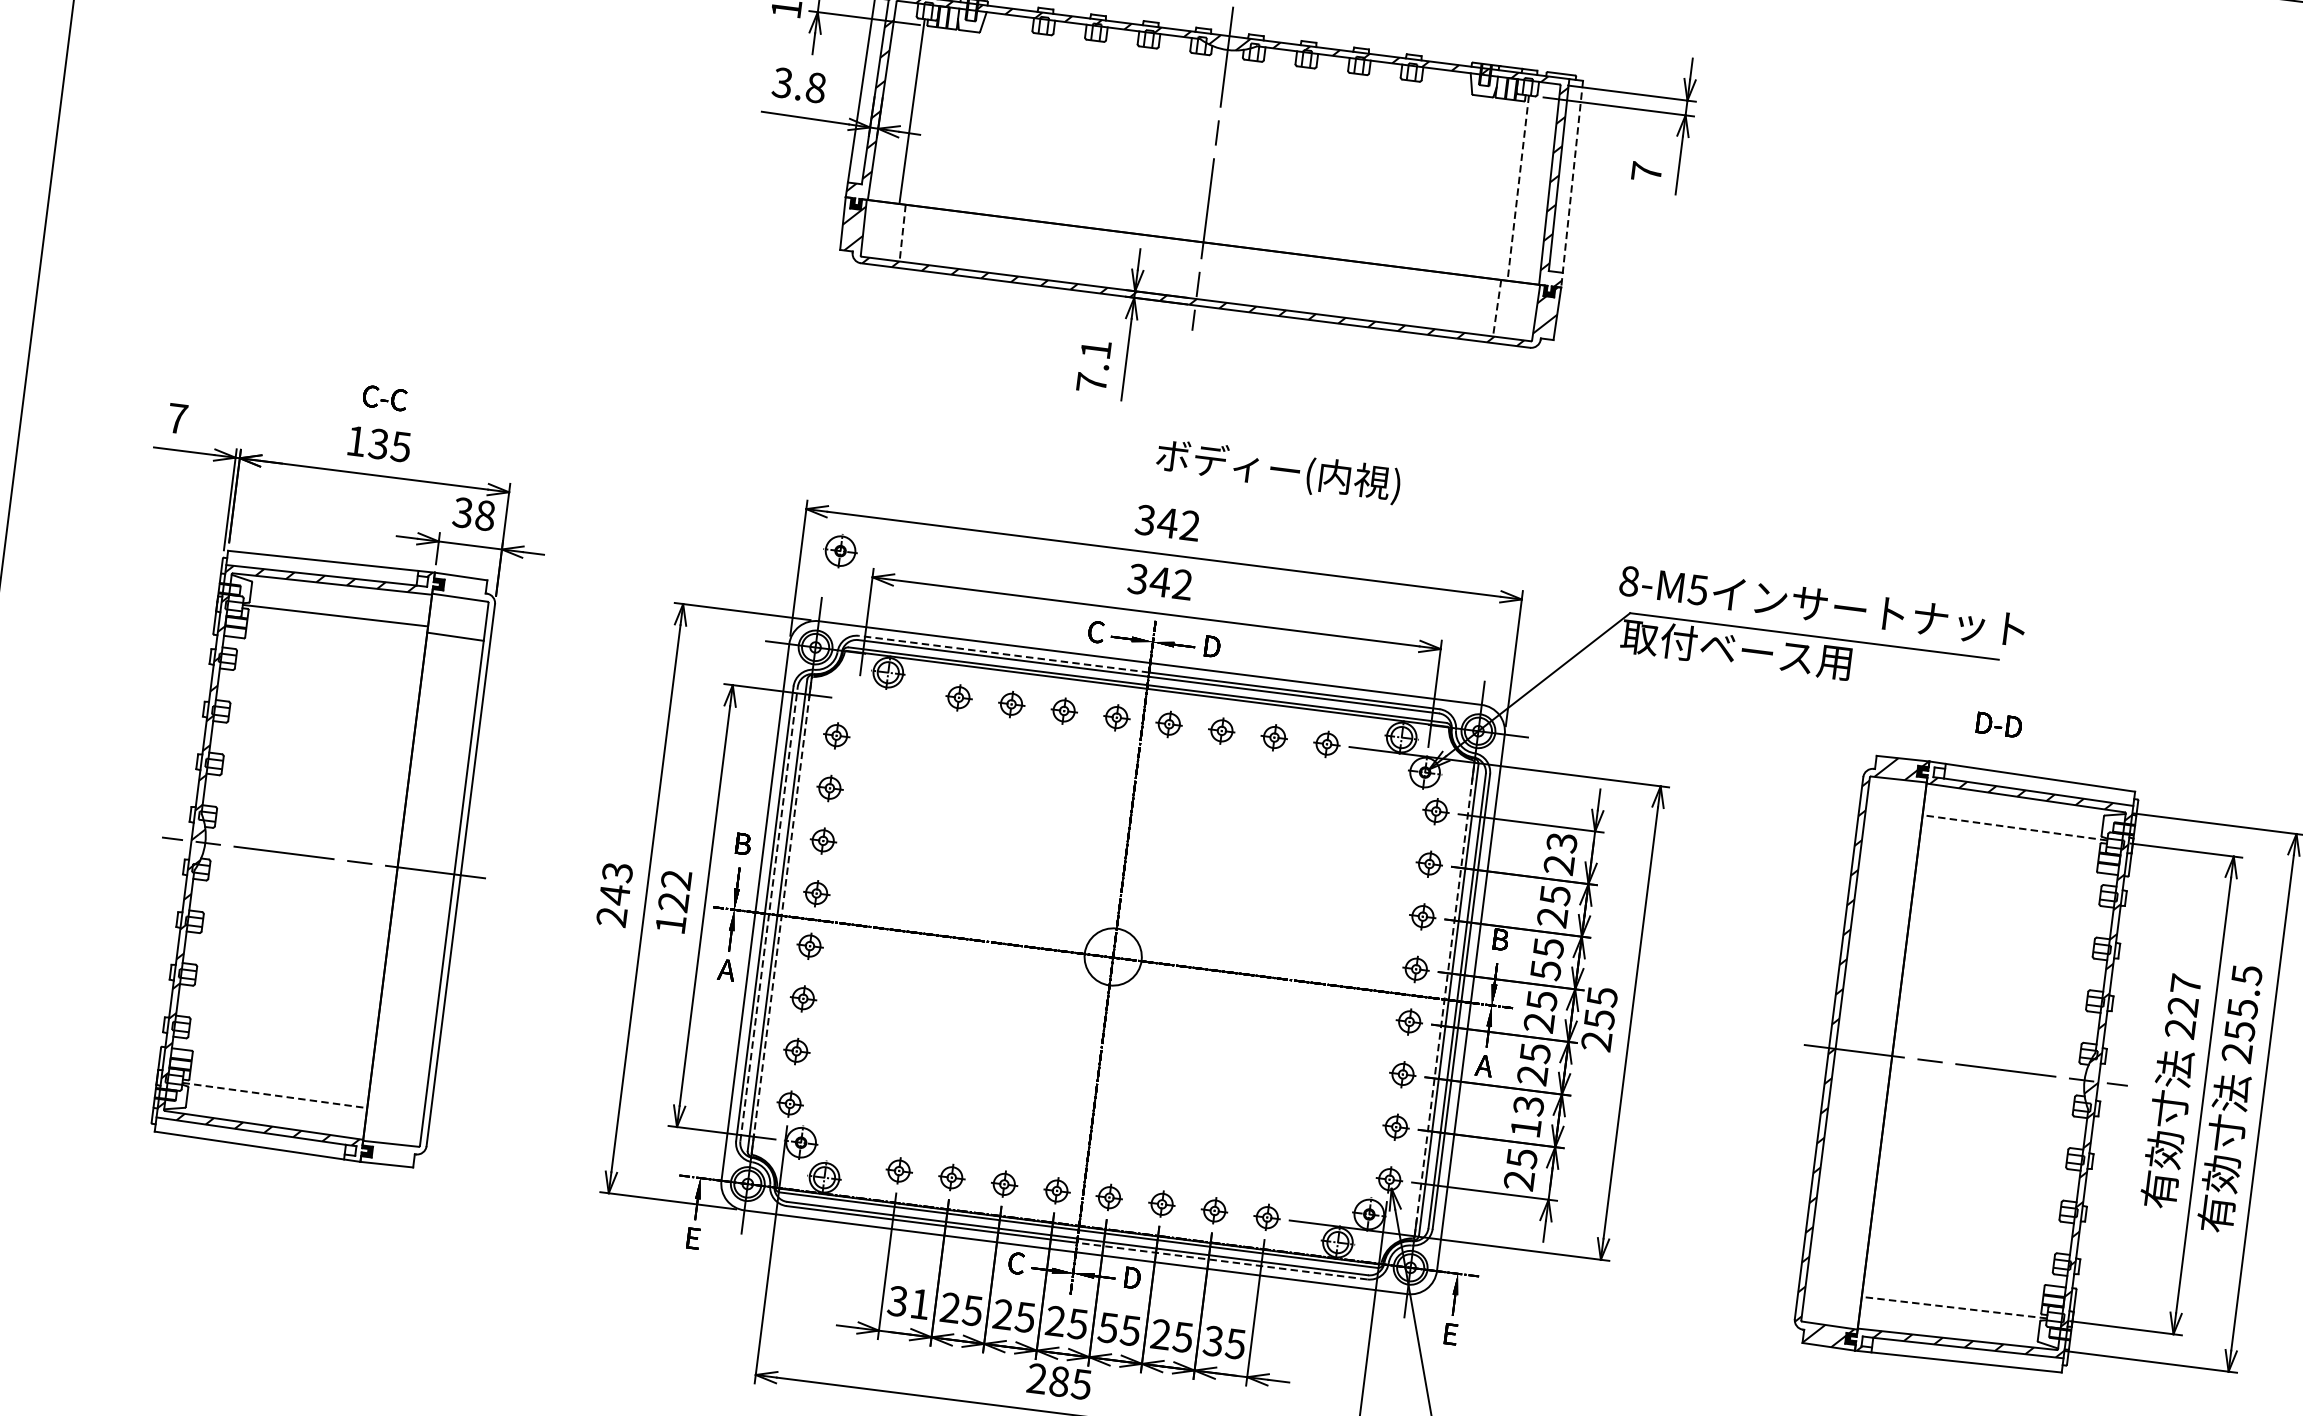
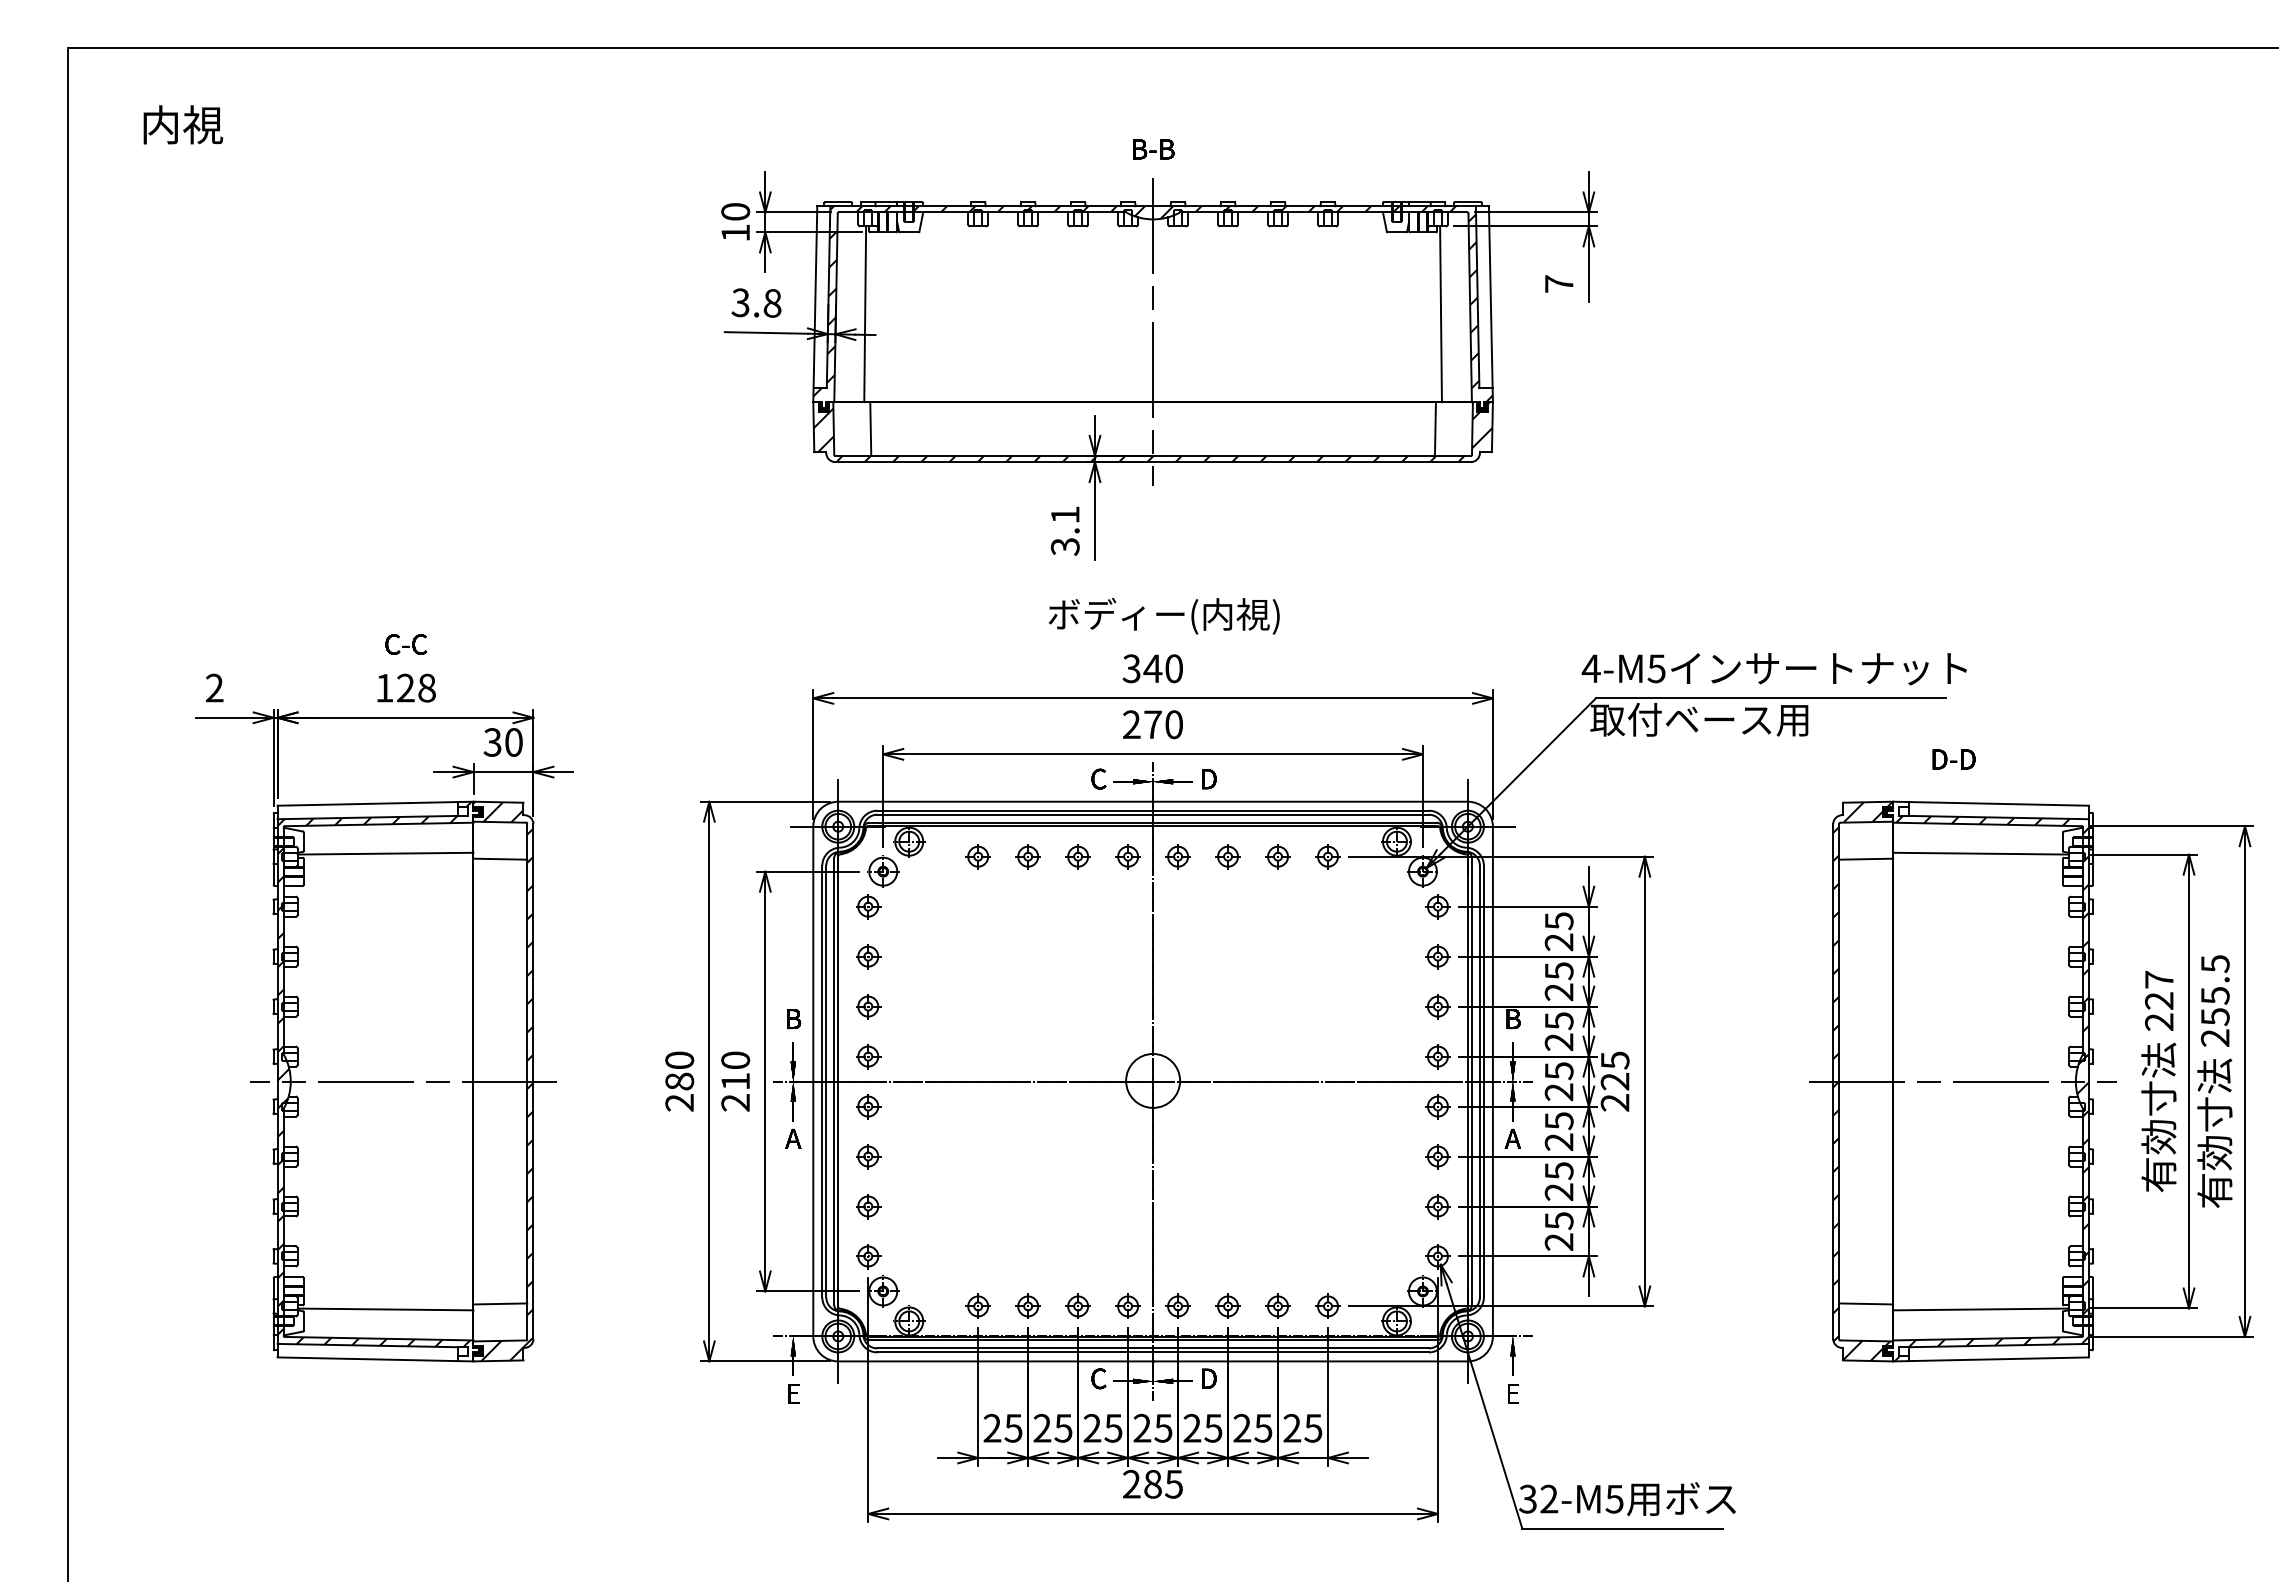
line: (1571, 184) -> (1490, 304), dashed -> solid
line: (1518, 188) -> (1441, 314), dashed -> solid
line: (902, 233) -> (870, 429), dashed -> solid
line: (1497, 308) -> (1435, 429), dashed -> solid
text: (1091, 382) -> (1064, 546), 7.1 -> 3.1
text: (177, 417) -> (214, 687), 7 -> 2
text: (389, 444) -> (415, 687), 135 -> 128
text: (1277, 470) -> (1163, 615), moved
text: (484, 515) -> (513, 742), 38 -> 30
text: (1189, 525) -> (1173, 668), 342 -> 340
part: (840, 550) -> (883, 871), moved
text: (1628, 580) -> (1590, 668), 8-M5 -> 4-M5
text: (1159, 581) -> (1152, 724), 342 -> 270
line: (1004, 653) -> (1015, 810), dashed -> solid
line: (1893, 817) -> (1866, 858), added
line: (2015, 827) -> (1981, 853), dashed -> solid
text: (1561, 843) -> (1558, 921), 23 -> 25
hatch: (429, 871) -> (503, 1081), added
text: (615, 884) -> (679, 1071), 243 -> 280
text: (673, 902) -> (735, 1081), 122 -> 210
line: (769, 914) -> (826, 1081), dashed -> solid
line: (781, 915) -> (838, 1081), dashed -> solid
text: (1545, 970) -> (1558, 1042), 55 -> 25
line: (1444, 999) -> (1467, 1081), dashed -> solid
text: (1598, 1018) -> (1614, 1081), 255 -> 225
line: (274, 1095) -> (385, 1309), dashed -> solid
line: (396, 1104) -> (500, 1303), added
text: (1526, 1116) -> (1558, 1181), 13 -> 25
line: (1222, 1261) -> (1291, 1352), dashed -> solid
line: (1834, 1286) -> (1866, 1303), added
text: (908, 1302) -> (1002, 1428), 31 -> 25
line: (1954, 1307) -> (1981, 1309), dashed -> solid
text: (1108, 1327) -> (1192, 1427), 55 -> 25
text: (1213, 1341) -> (1292, 1428), 35 -> 25

